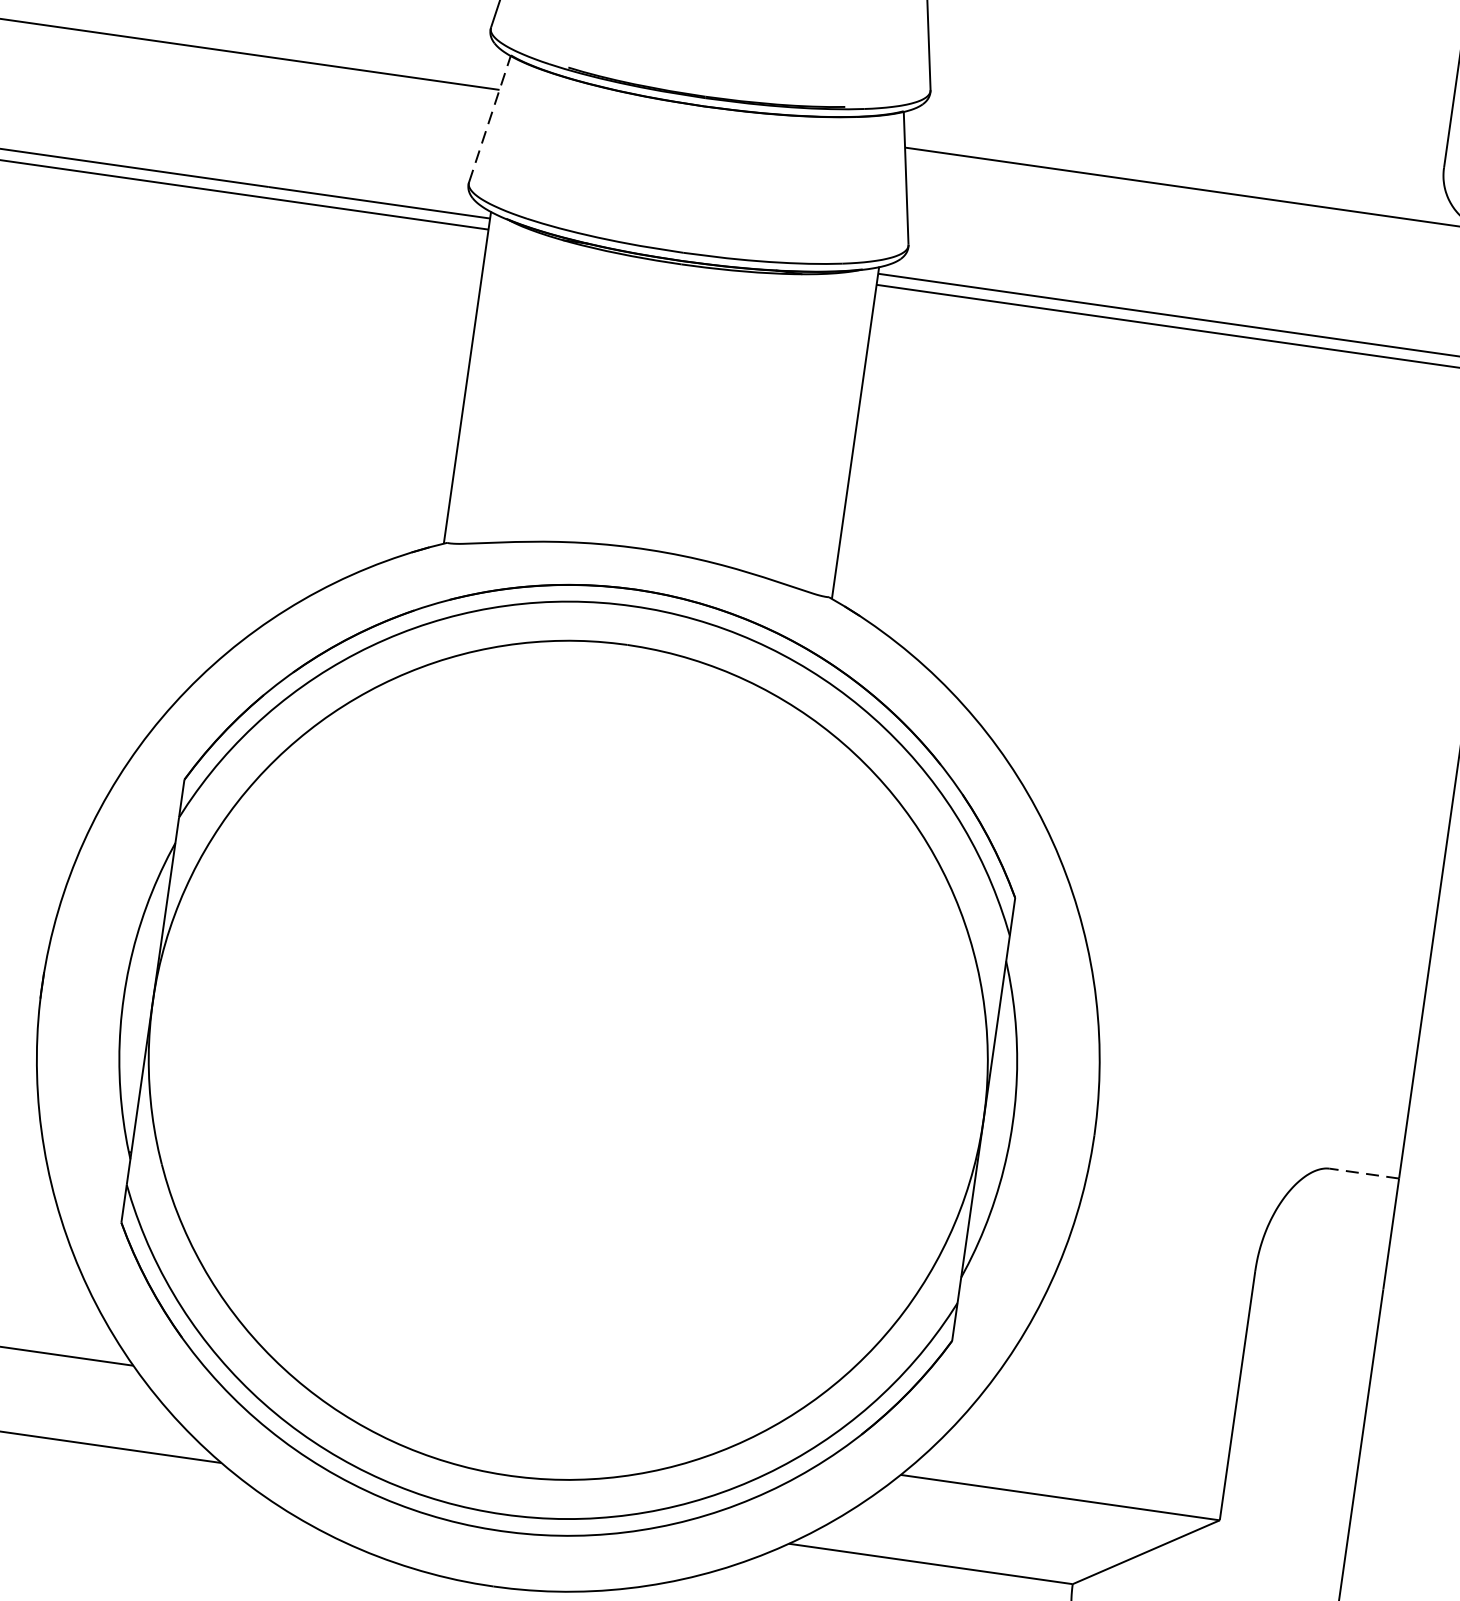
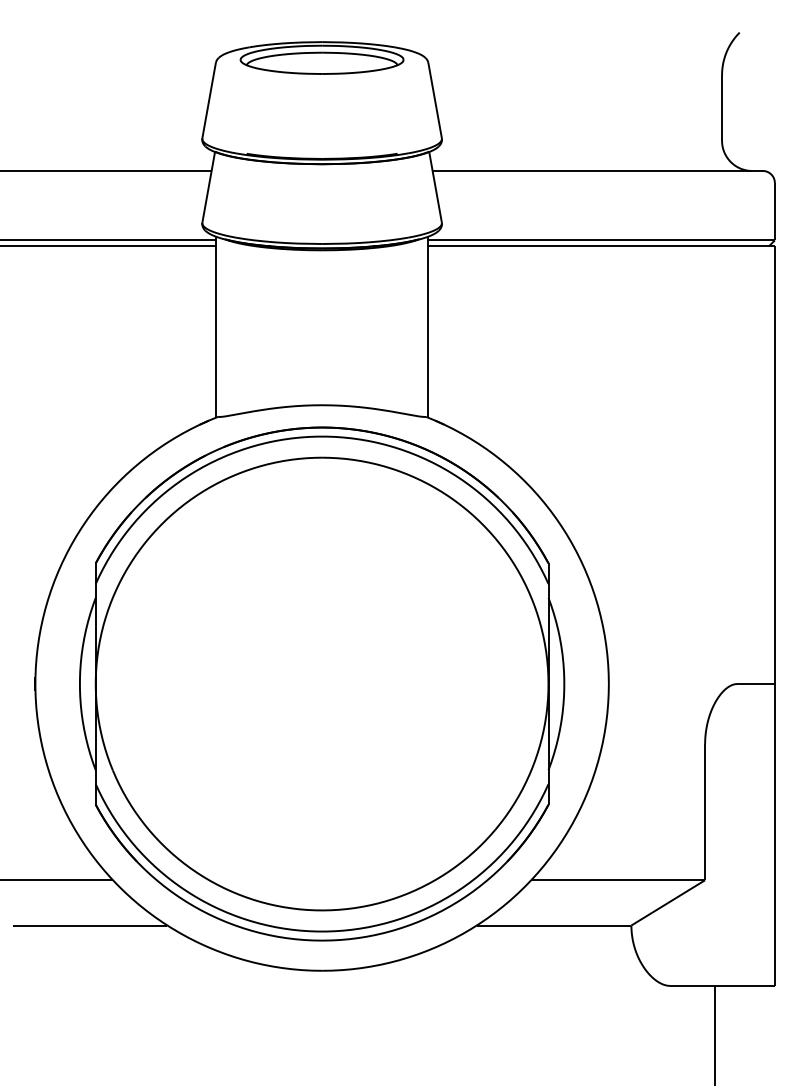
line: (489, 117) -> (208, 186), dashed -> solid
line: (1363, 1174) -> (755, 684), dashed -> solid

